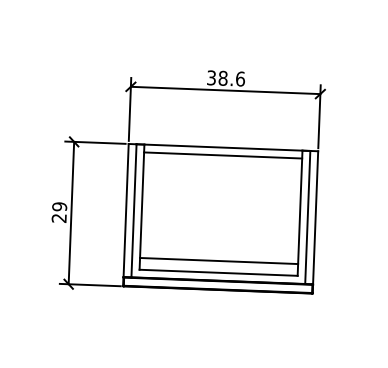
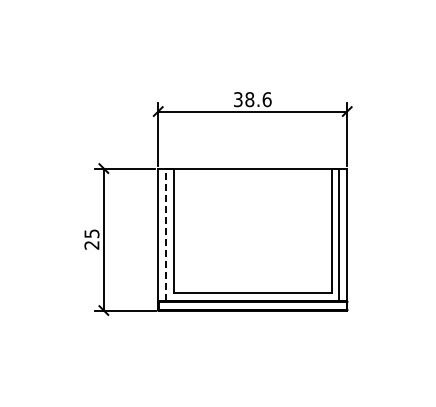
line: (222, 155) -> (252, 176), removed
text: (59, 206) -> (91, 233), 29 -> 25
line: (134, 210) -> (166, 234), solid -> dashed
line: (218, 260) -> (252, 281), removed

